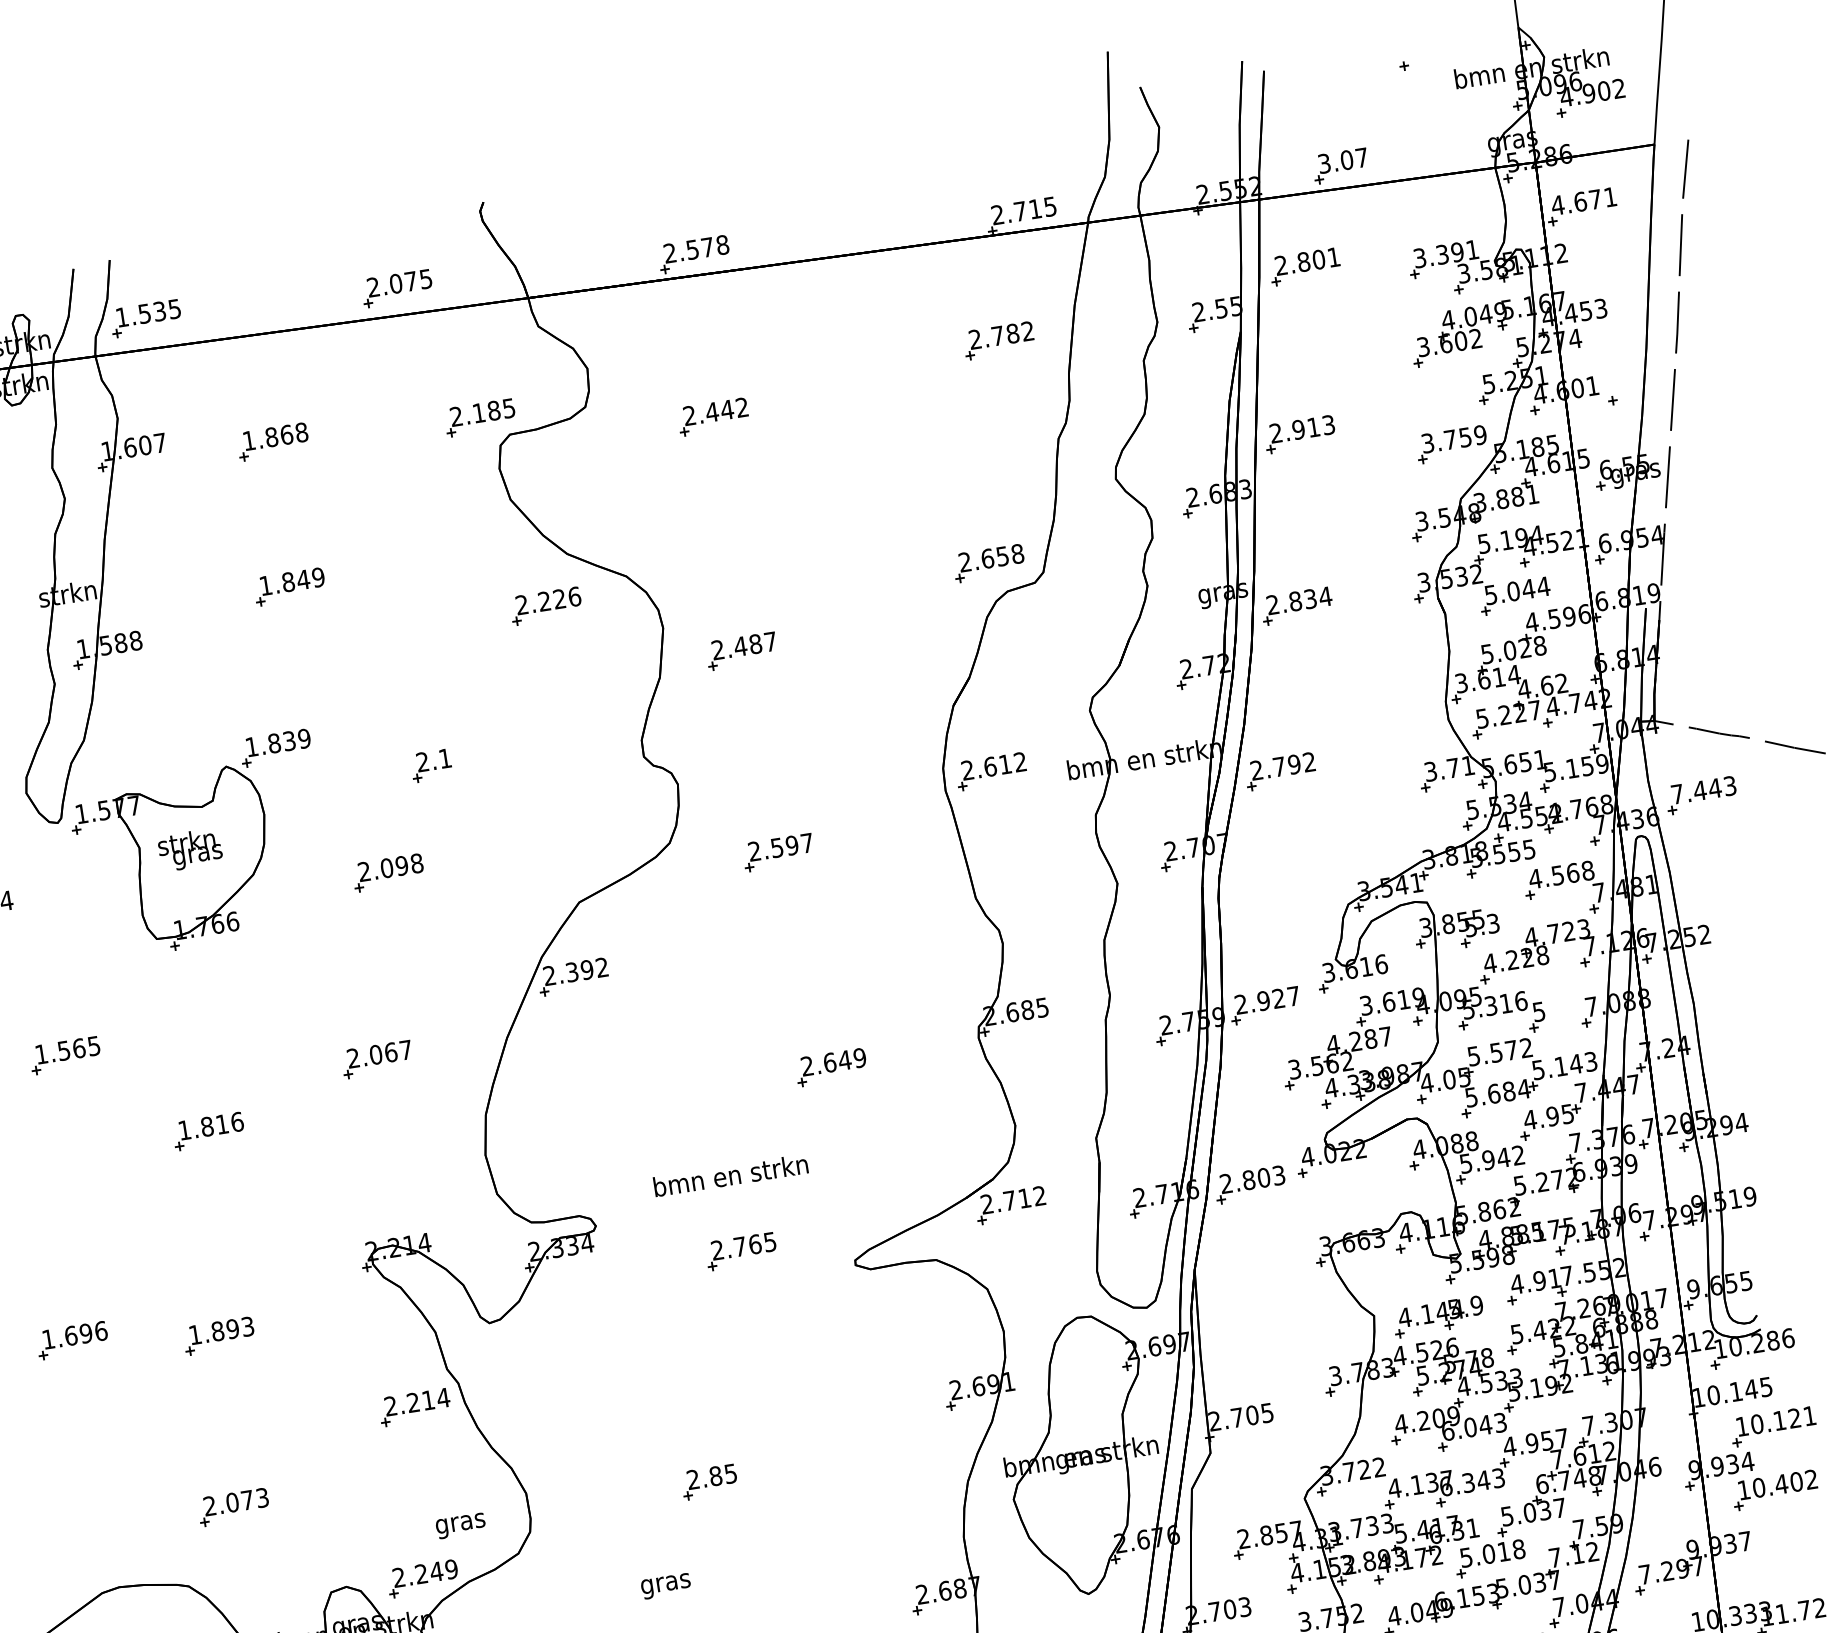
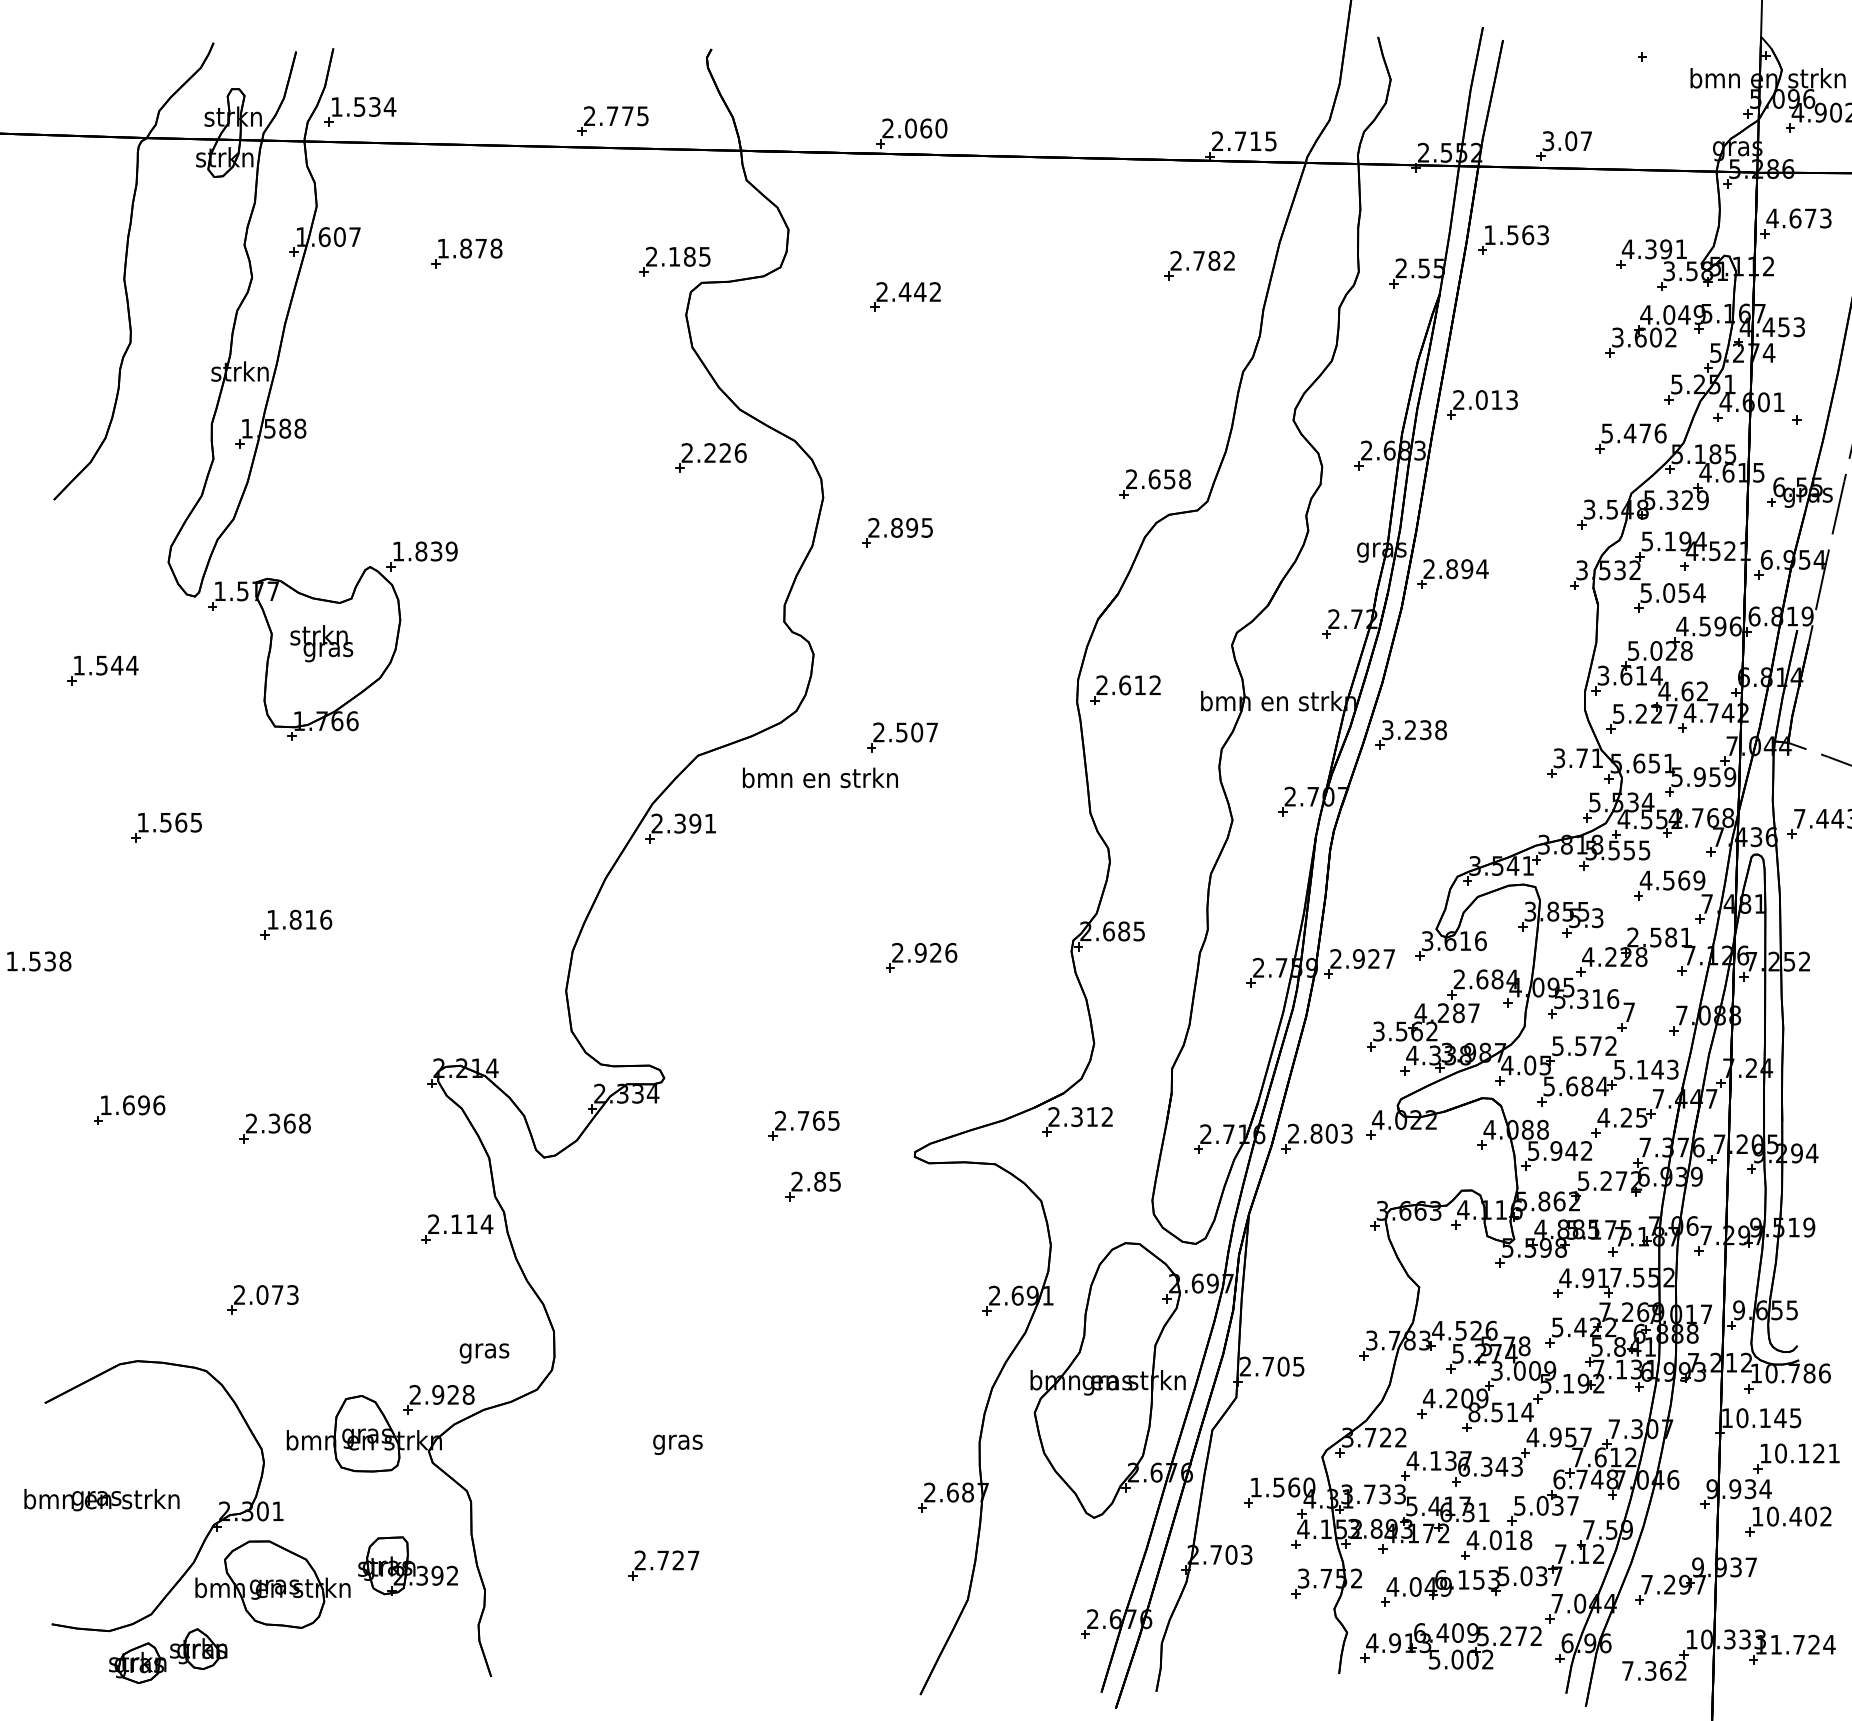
text: (1610, 197) -> (1825, 218), 4.671 -> 4.673
text: (708, 247) -> (926, 128), 2.578 -> 2.060
text: (1419, 258) -> (1627, 249), 3.391 -> 4.391
text: (1307, 261) -> (1516, 235), 2.801 -> 1.563
text: (396, 284) -> (612, 116), 2.075 -> 2.775
text: (174, 308) -> (389, 106), 1.535 -> 1.534
text: (1298, 430) -> (1481, 400), 2.913 -> 2.013
text: (286, 434) -> (481, 248), 1.868 -> 1.878
text: (1454, 439) -> (1634, 433), 3.759 -> 5.476
text: (1506, 498) -> (1676, 500), 3.881 -> 5.329
part: (289, 586) -> (460, 398), removed
text: (1528, 589) -> (1684, 593), 5.044 -> 5.054
text: (1310, 598) -> (1467, 568), 2.834 -> 2.894
text: (754, 643) -> (911, 527), 2.487 -> 2.895
part: (431, 765) -> (573, 597), removed
text: (1283, 766) -> (1414, 730), 2.792 -> 3.238
text: (1572, 768) -> (1699, 777), 5.159 -> 5.959
text: (792, 845) -> (917, 732), 2.597 -> 2.507
text: (1588, 870) -> (1699, 880), 4.568 -> 4.569
part: (387, 872) -> (513, 696), removed
text: (1556, 933) -> (1658, 937), 4.723 -> 2.581
text: (601, 967) -> (709, 823), 2.392 -> 2.391
text: (1392, 1001) -> (1485, 979), 3.619 -> 2.684
text: (1538, 1012) -> (1628, 1012), 5 -> 7
part: (376, 1059) -> (473, 879), removed
text: (844, 1060) -> (935, 952), 2.649 -> 2.926
text: (1552, 1116) -> (1626, 1117), 4.95 -> 4.25
text: (730, 1175) -> (820, 777), moved
text: (1009, 1201) -> (1076, 1117), 2.712 -> 2.312
part: (1438, 1317) -> (1482, 1298), removed
text: (221, 1330) -> (278, 1123), 1.893 -> 2.368
text: (1757, 1343) -> (1793, 1373), 10.286 -> 10.786
text: (1490, 1382) -> (1523, 1370), 4.533 -> 3.009
text: (413, 1401) -> (456, 1223), 2.214 -> 2.114
text: (1473, 1427) -> (1500, 1412), 6.043 -> 8.514
part: (709, 1482) -> (812, 1186), moved
text: (1270, 1534) -> (1282, 1487), 2.857 -> 1.560
text: (1465, 1557) -> (1472, 1540), 5.018 -> 4.018
text: (436, 1571) -> (453, 1394), 2.249 -> 2.928

